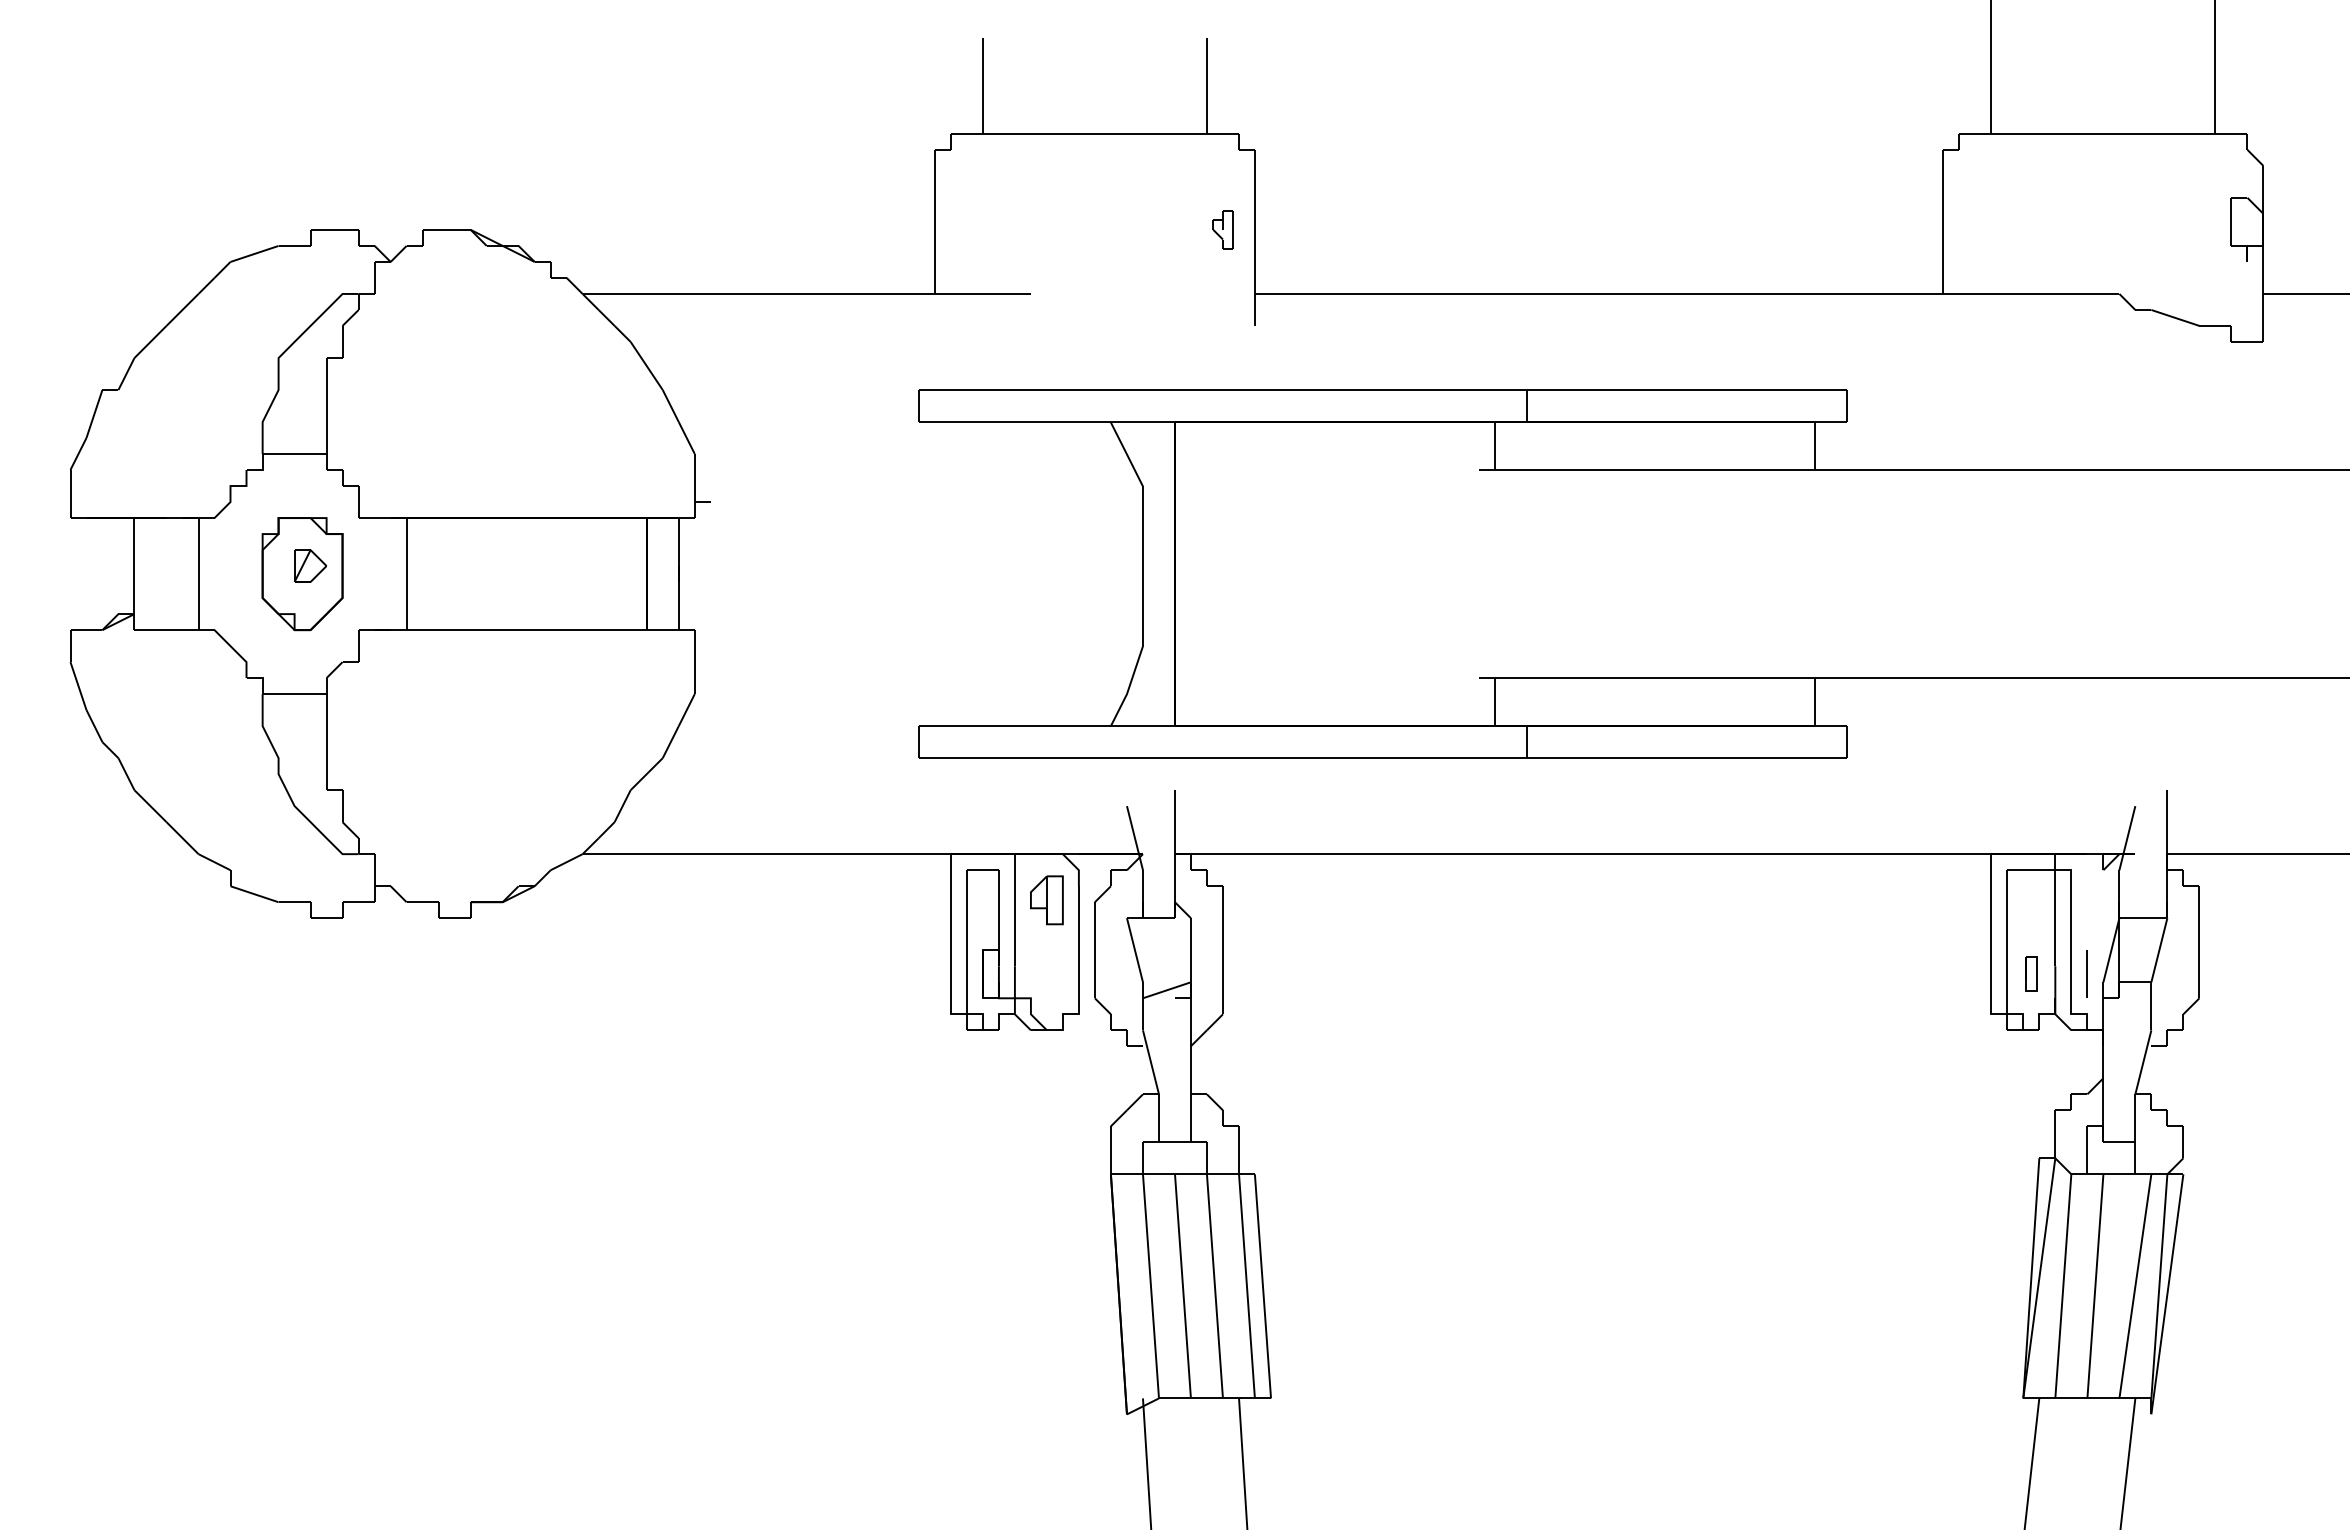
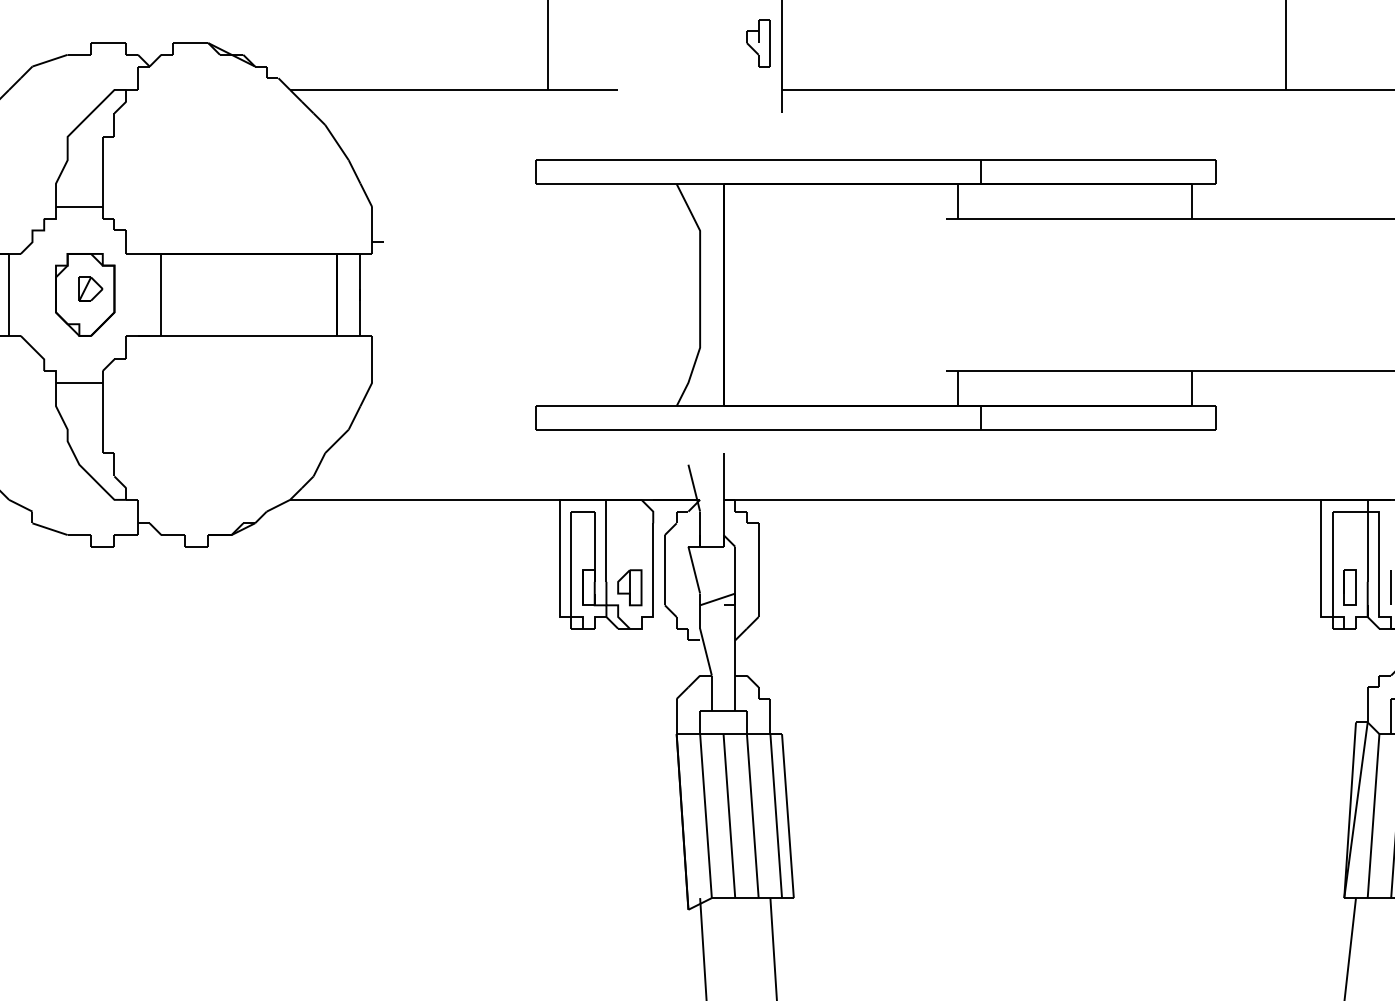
part: (1222, 229) -> (758, 42), size x1.67
part: (1046, 900) -> (629, 587), moved
part: (2030, 973) -> (1349, 587), size x1.43

